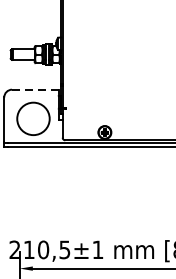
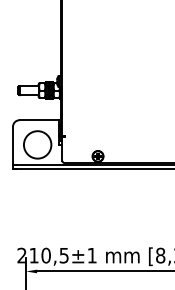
line: (35, 90) -> (39, 120), dashed -> solid

